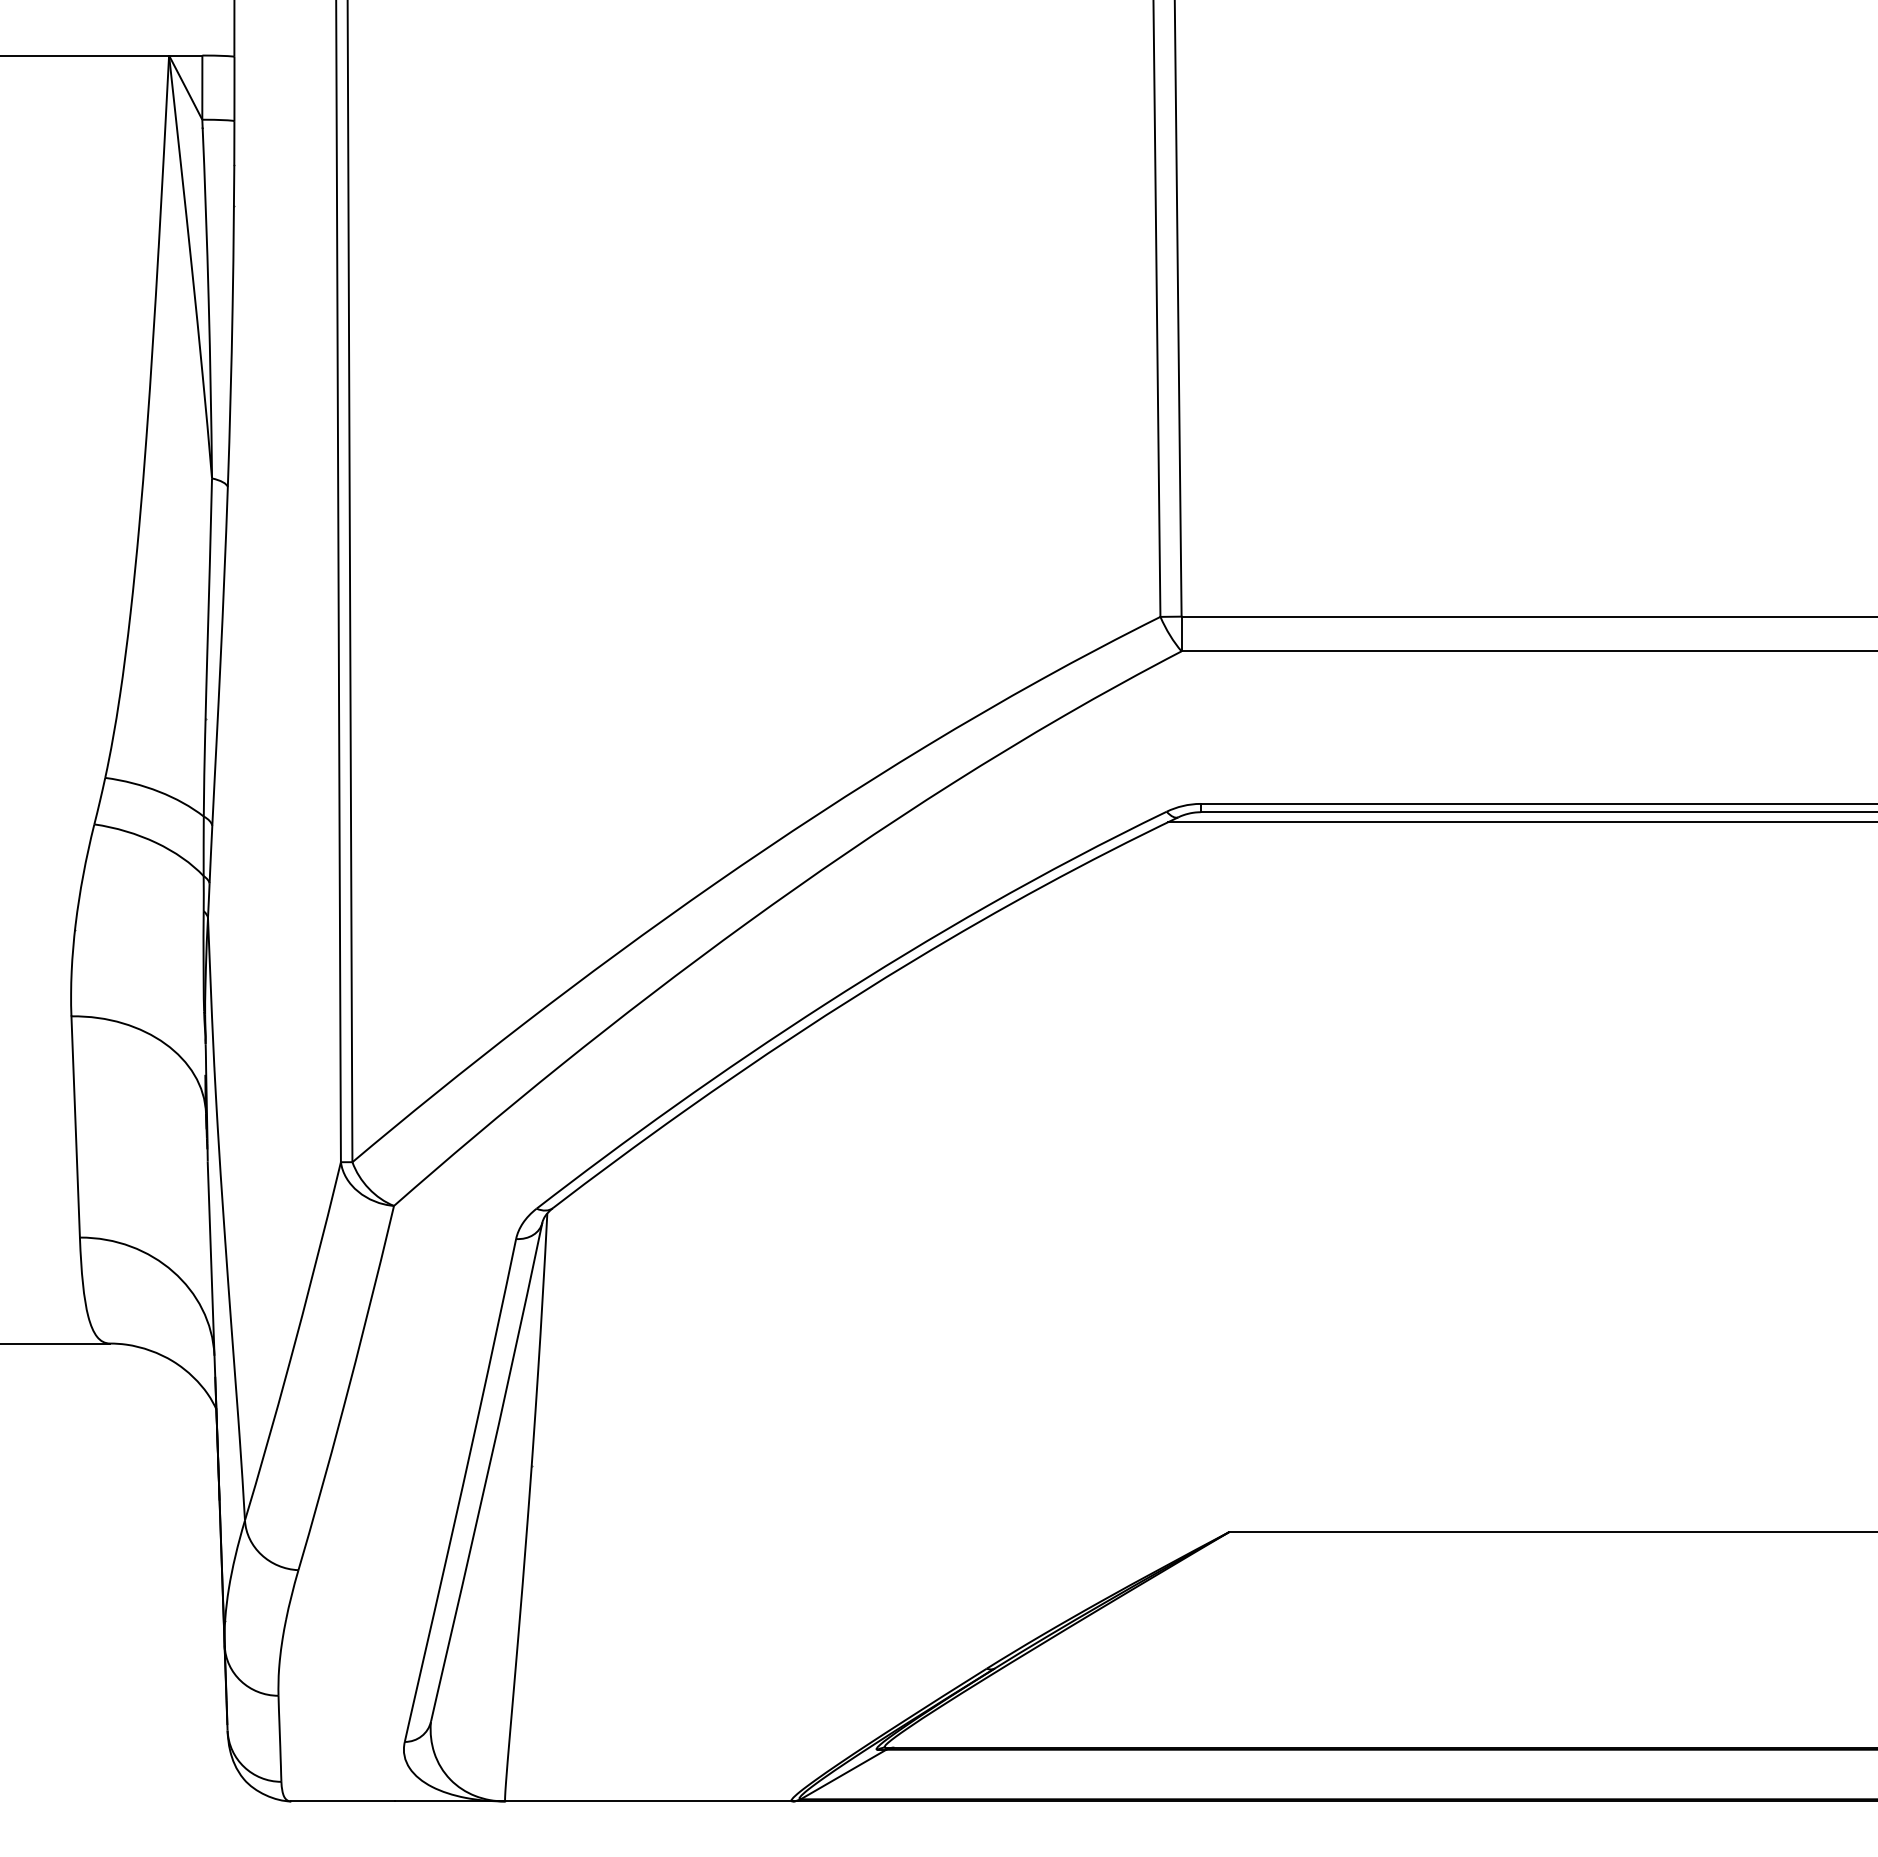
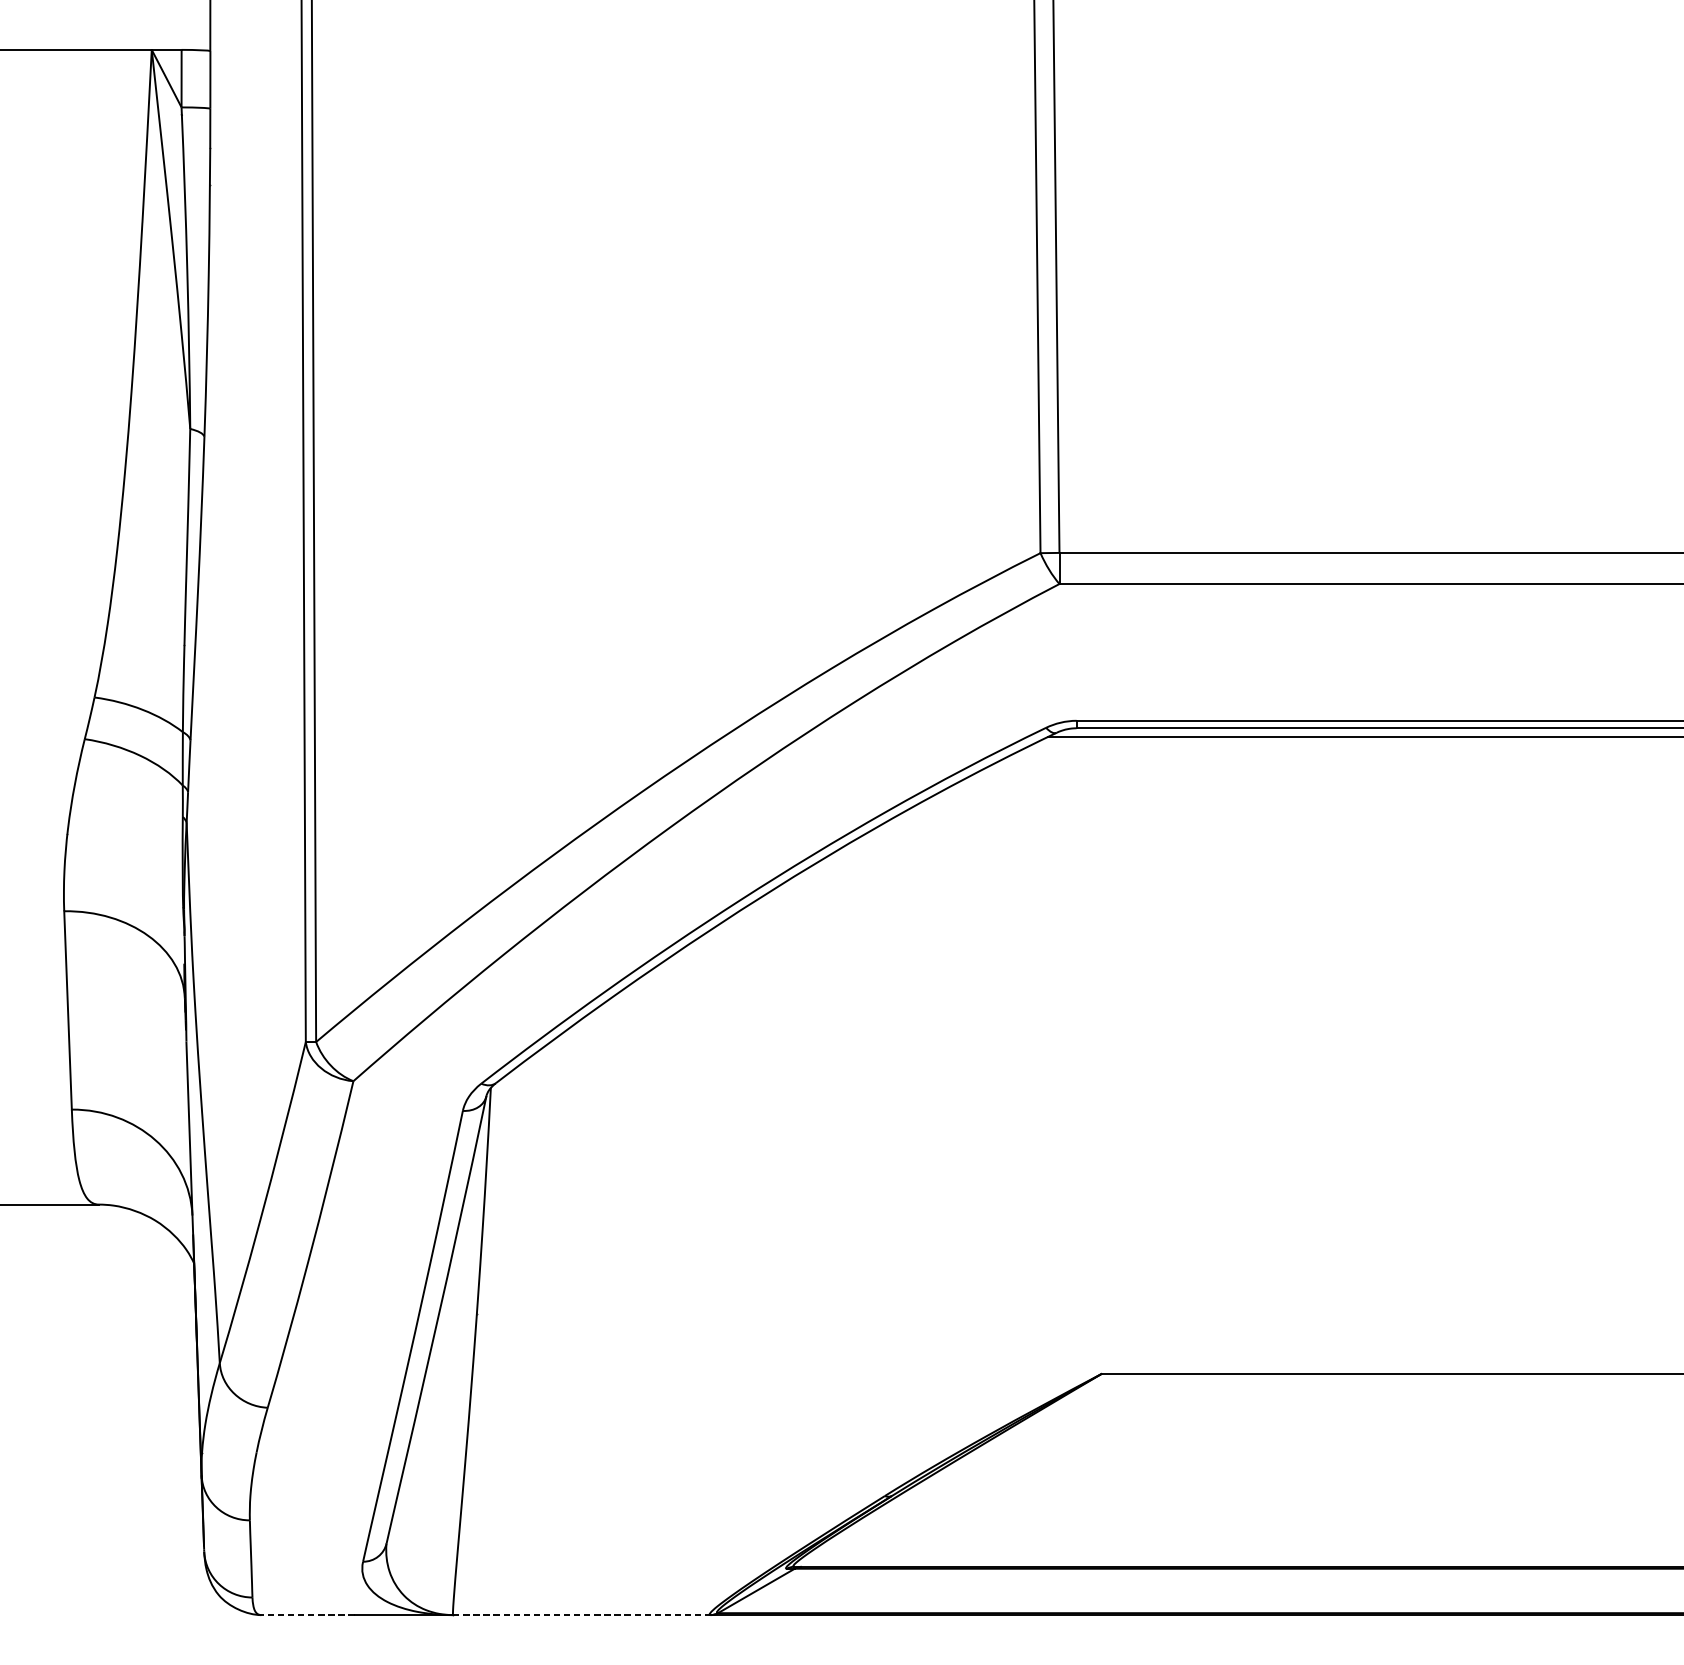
line: (342, 1801) -> (307, 1615), solid -> dashed
line: (648, 1801) -> (581, 1615), solid -> dashed

